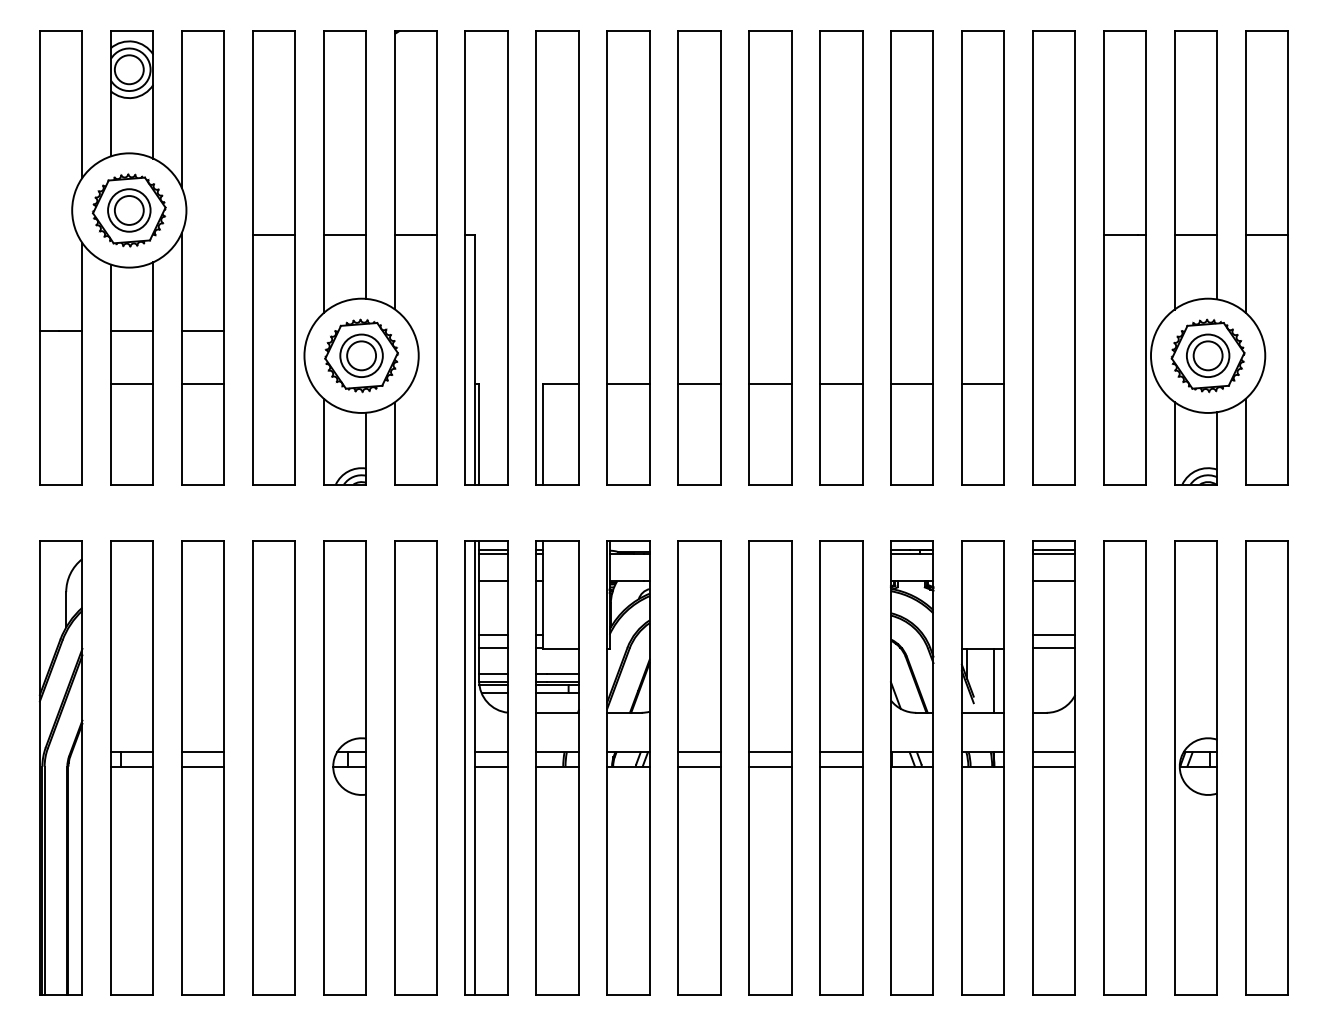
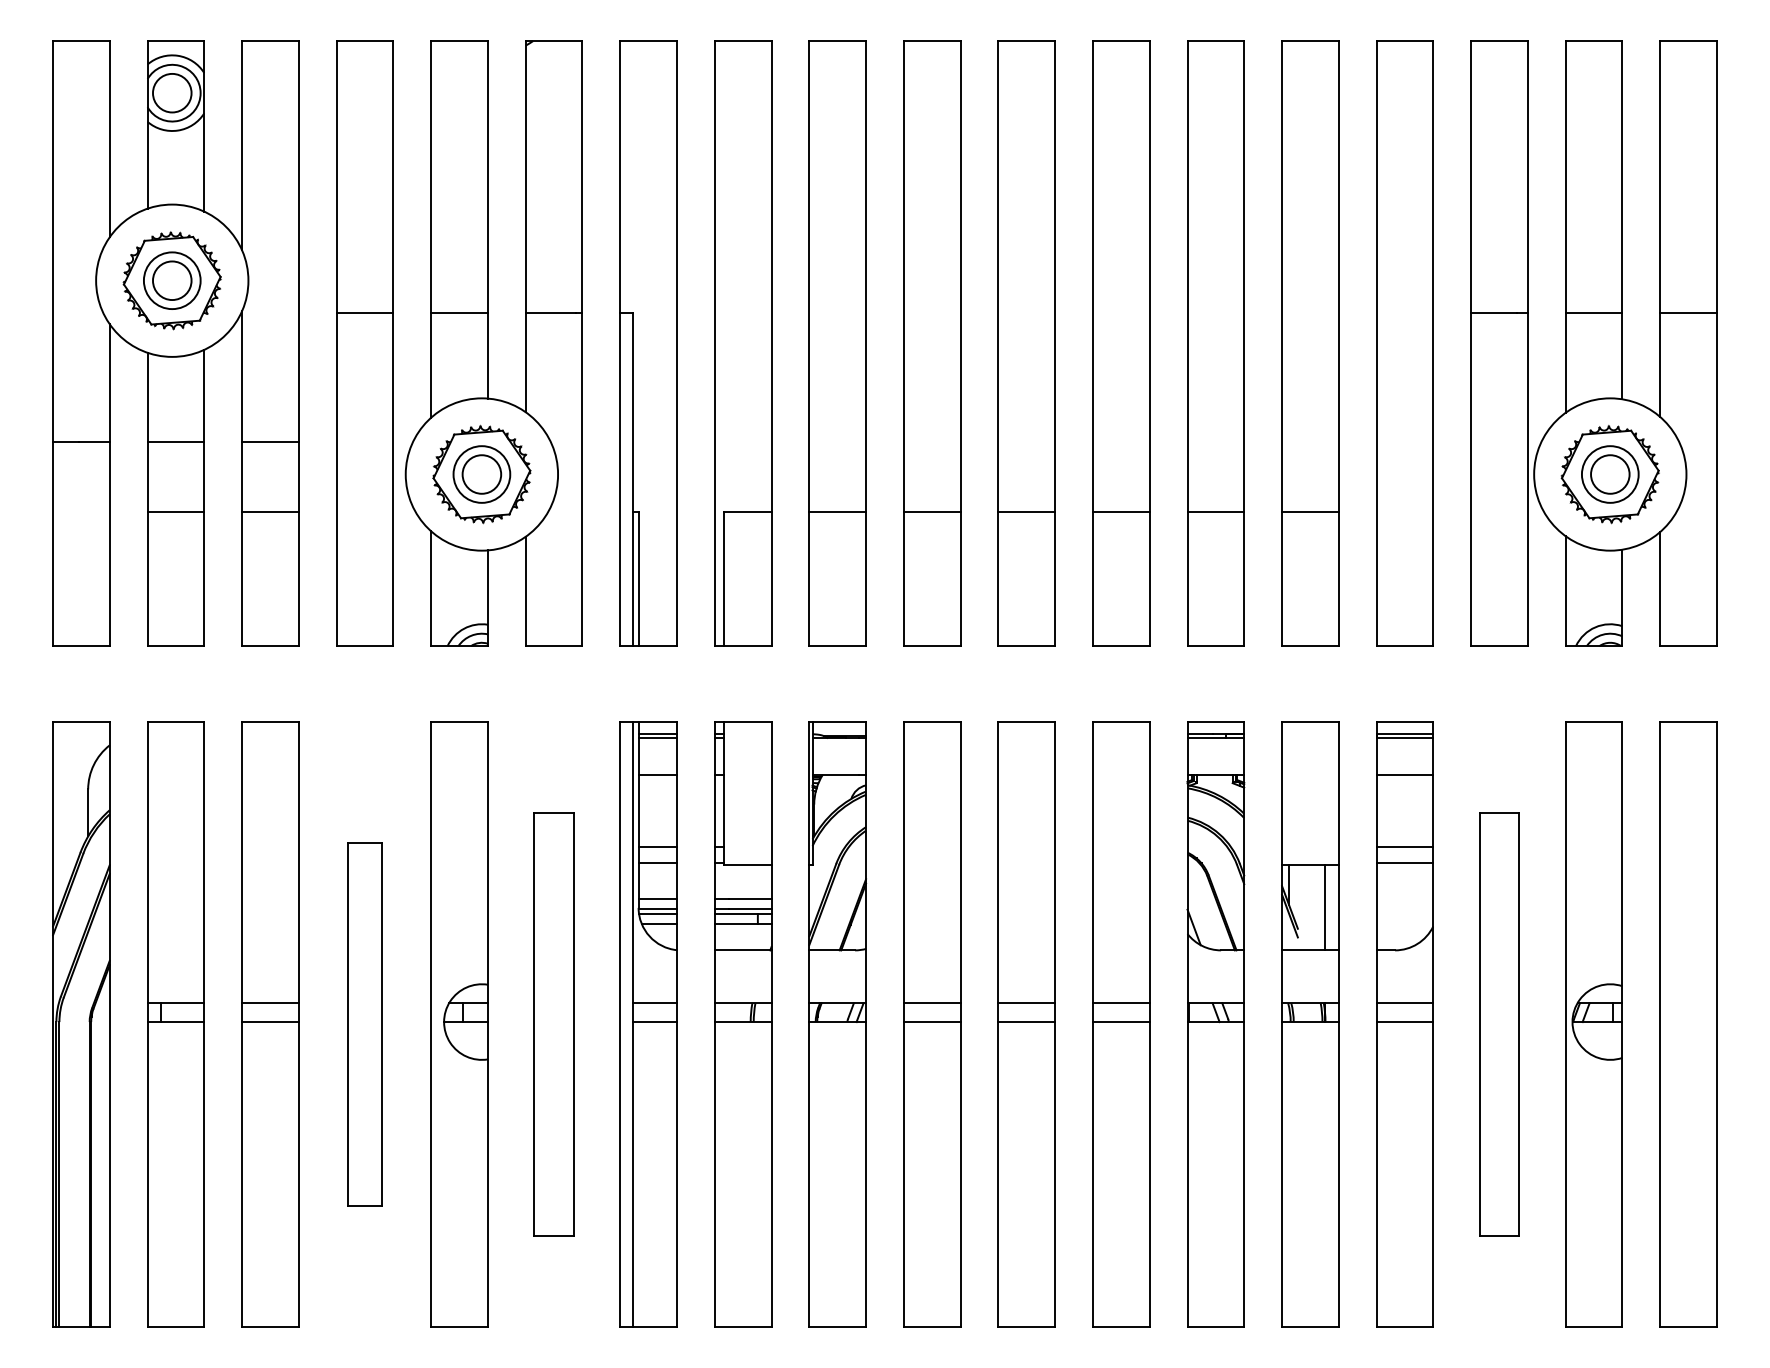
part: (273, 768) -> (364, 1024), size x0.6
part: (415, 768) -> (553, 1024), size x0.7
part: (1124, 768) -> (1499, 1024), size x0.7

